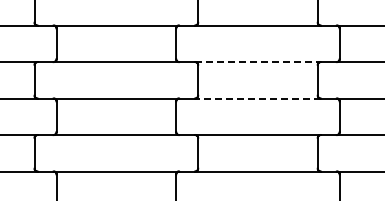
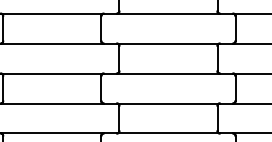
line: (257, 62) -> (168, 43), dashed -> solid
line: (257, 98) -> (168, 73), dashed -> solid

